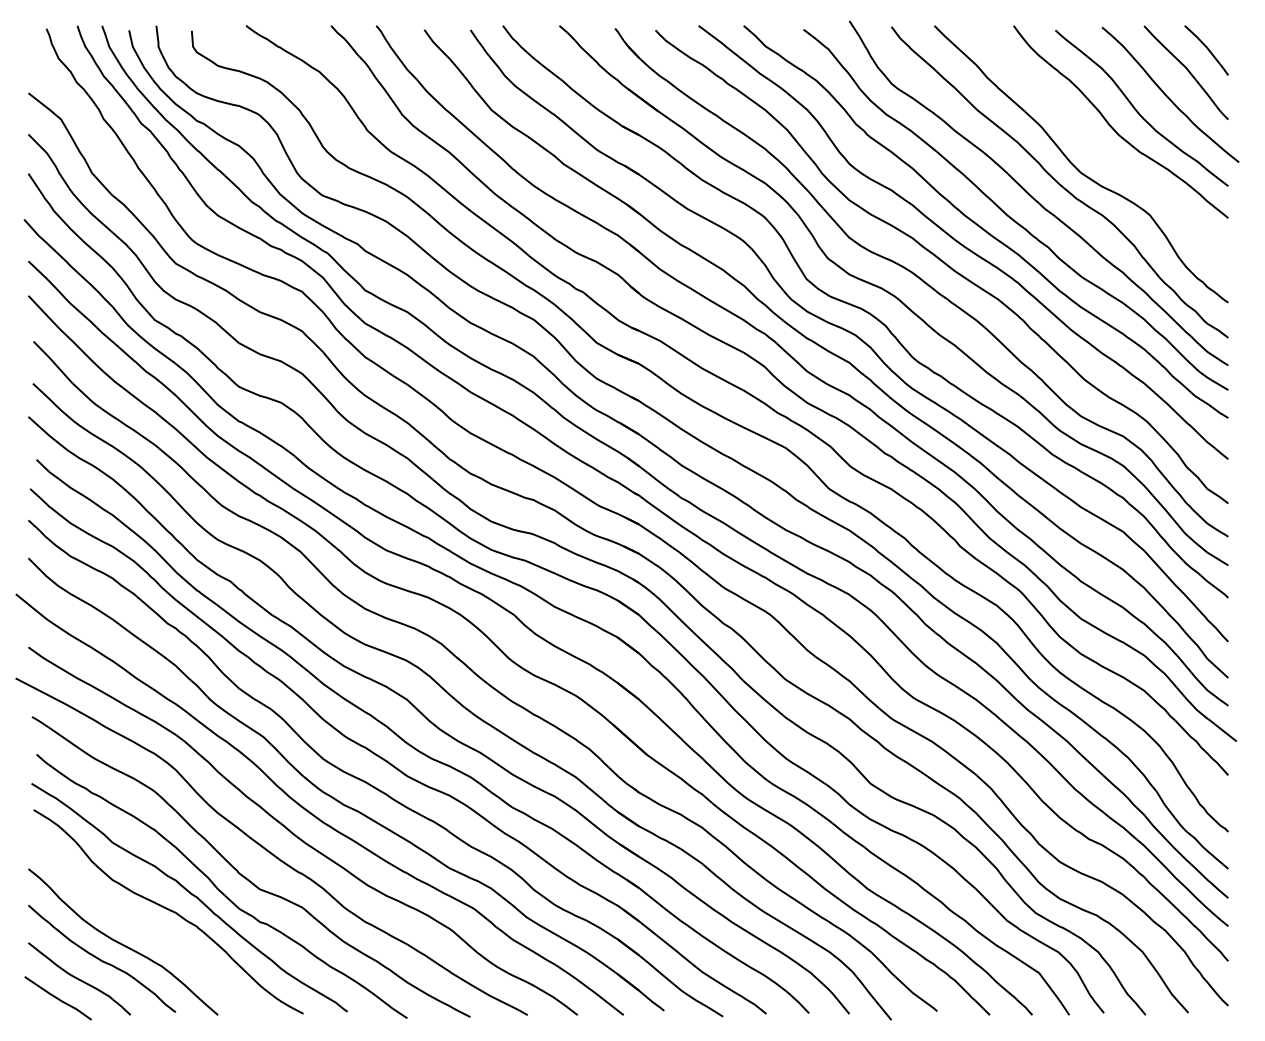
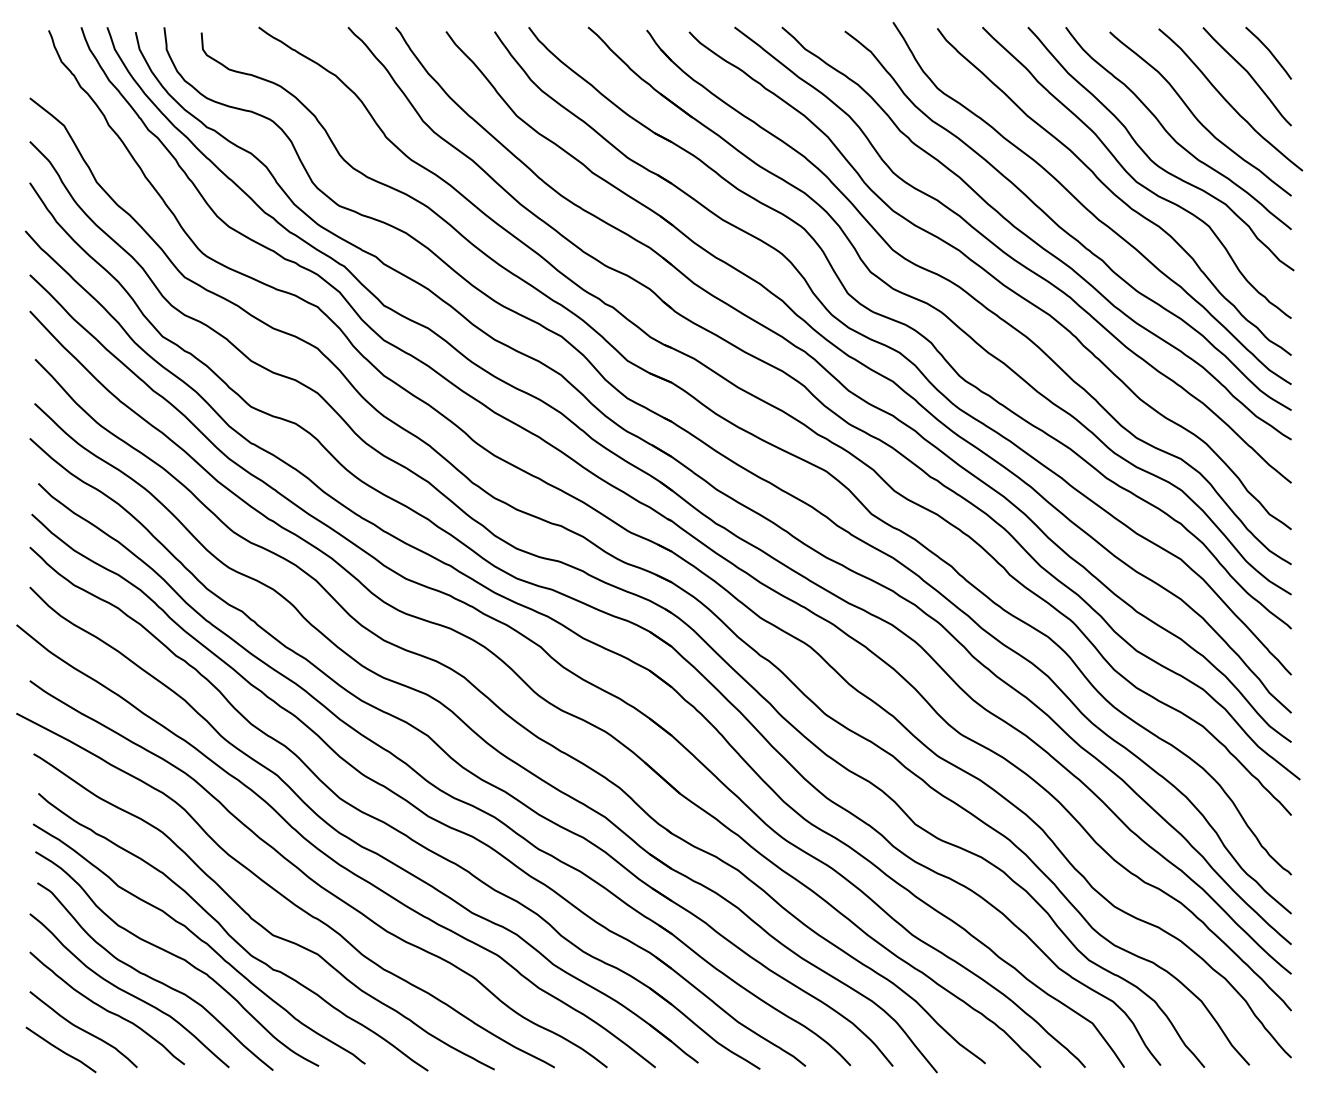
curve: (1094, 150) -> (1150, 158), added
curve: (147, 930) -> (155, 978), added

